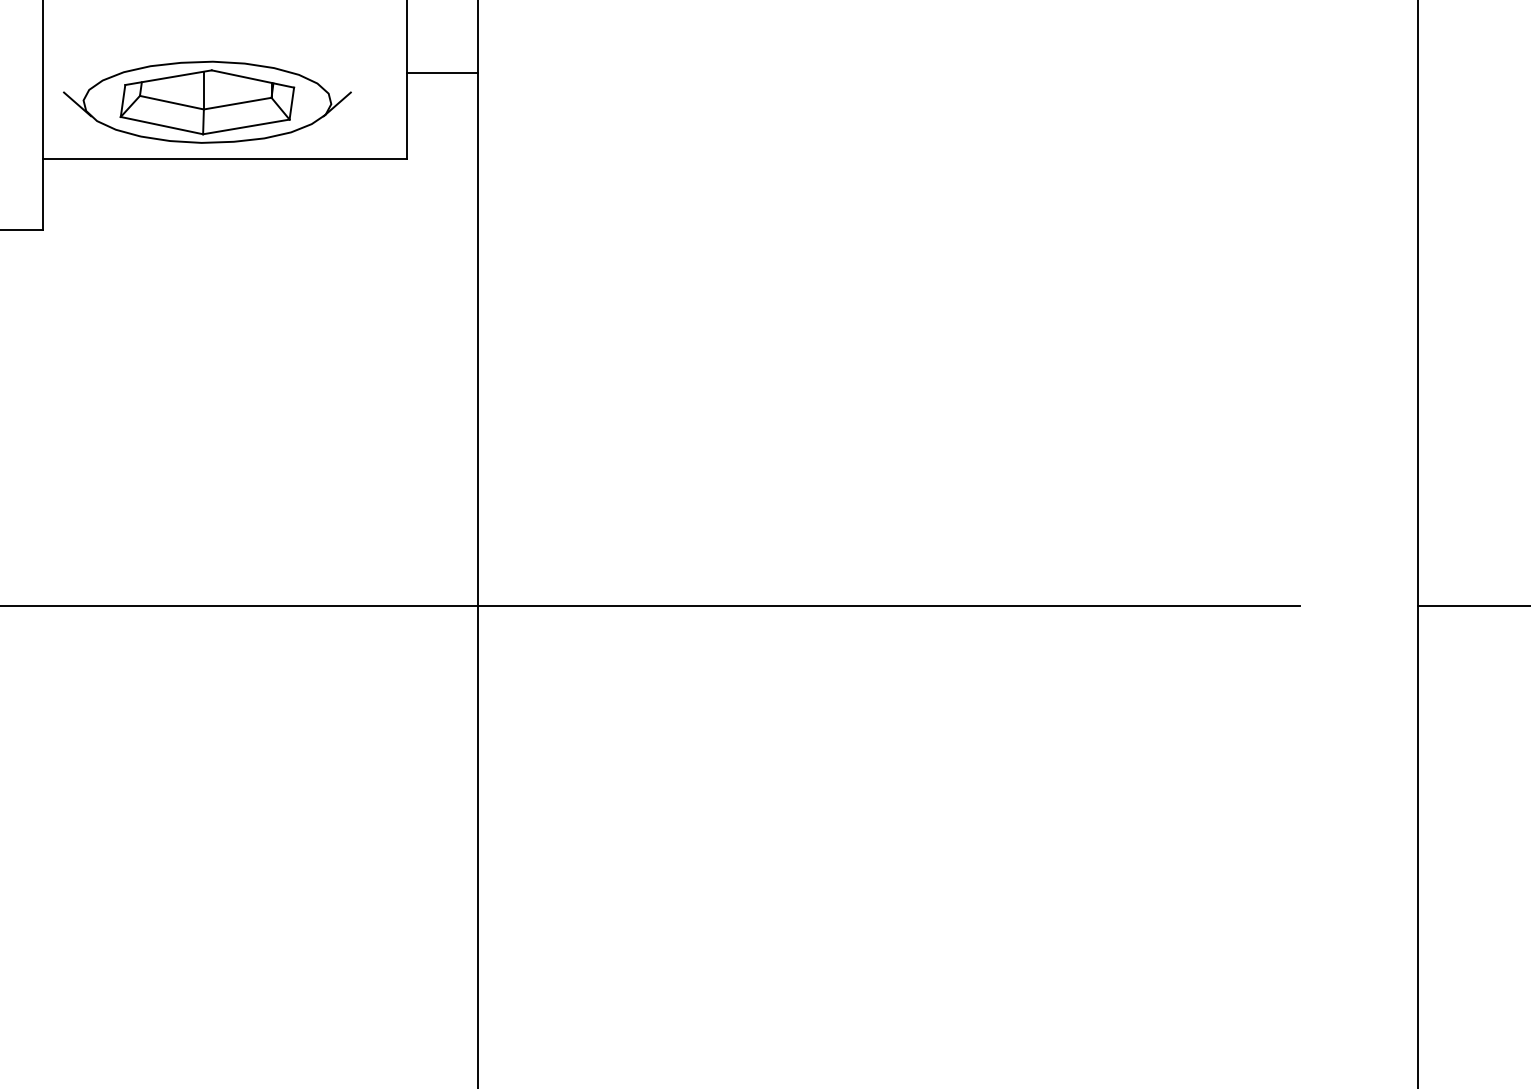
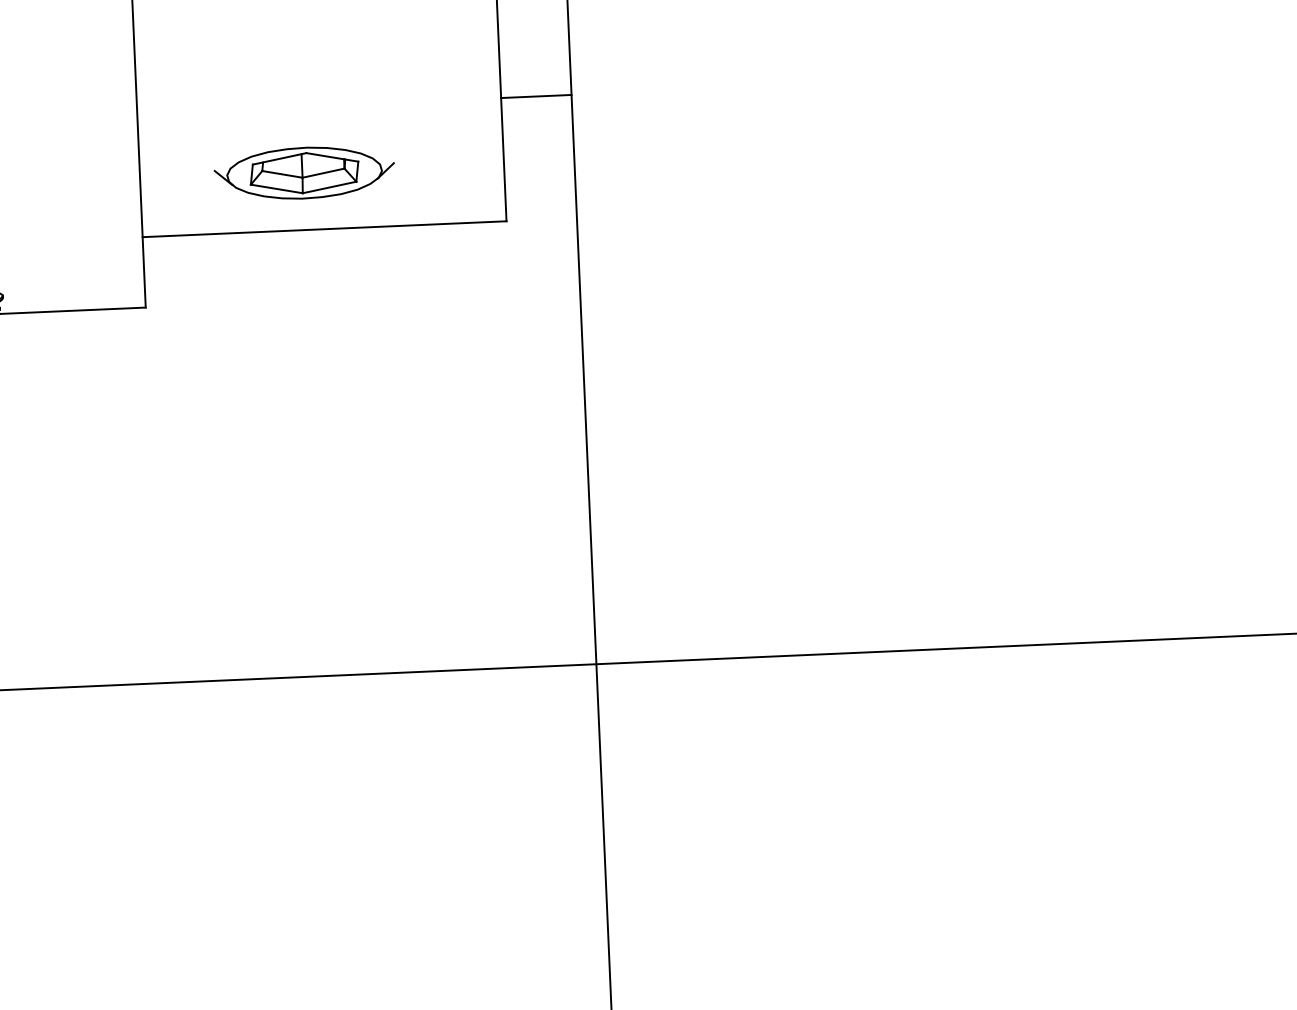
line: (442, 72) -> (536, 96), moved
part: (207, 102) -> (304, 173), size x0.62

